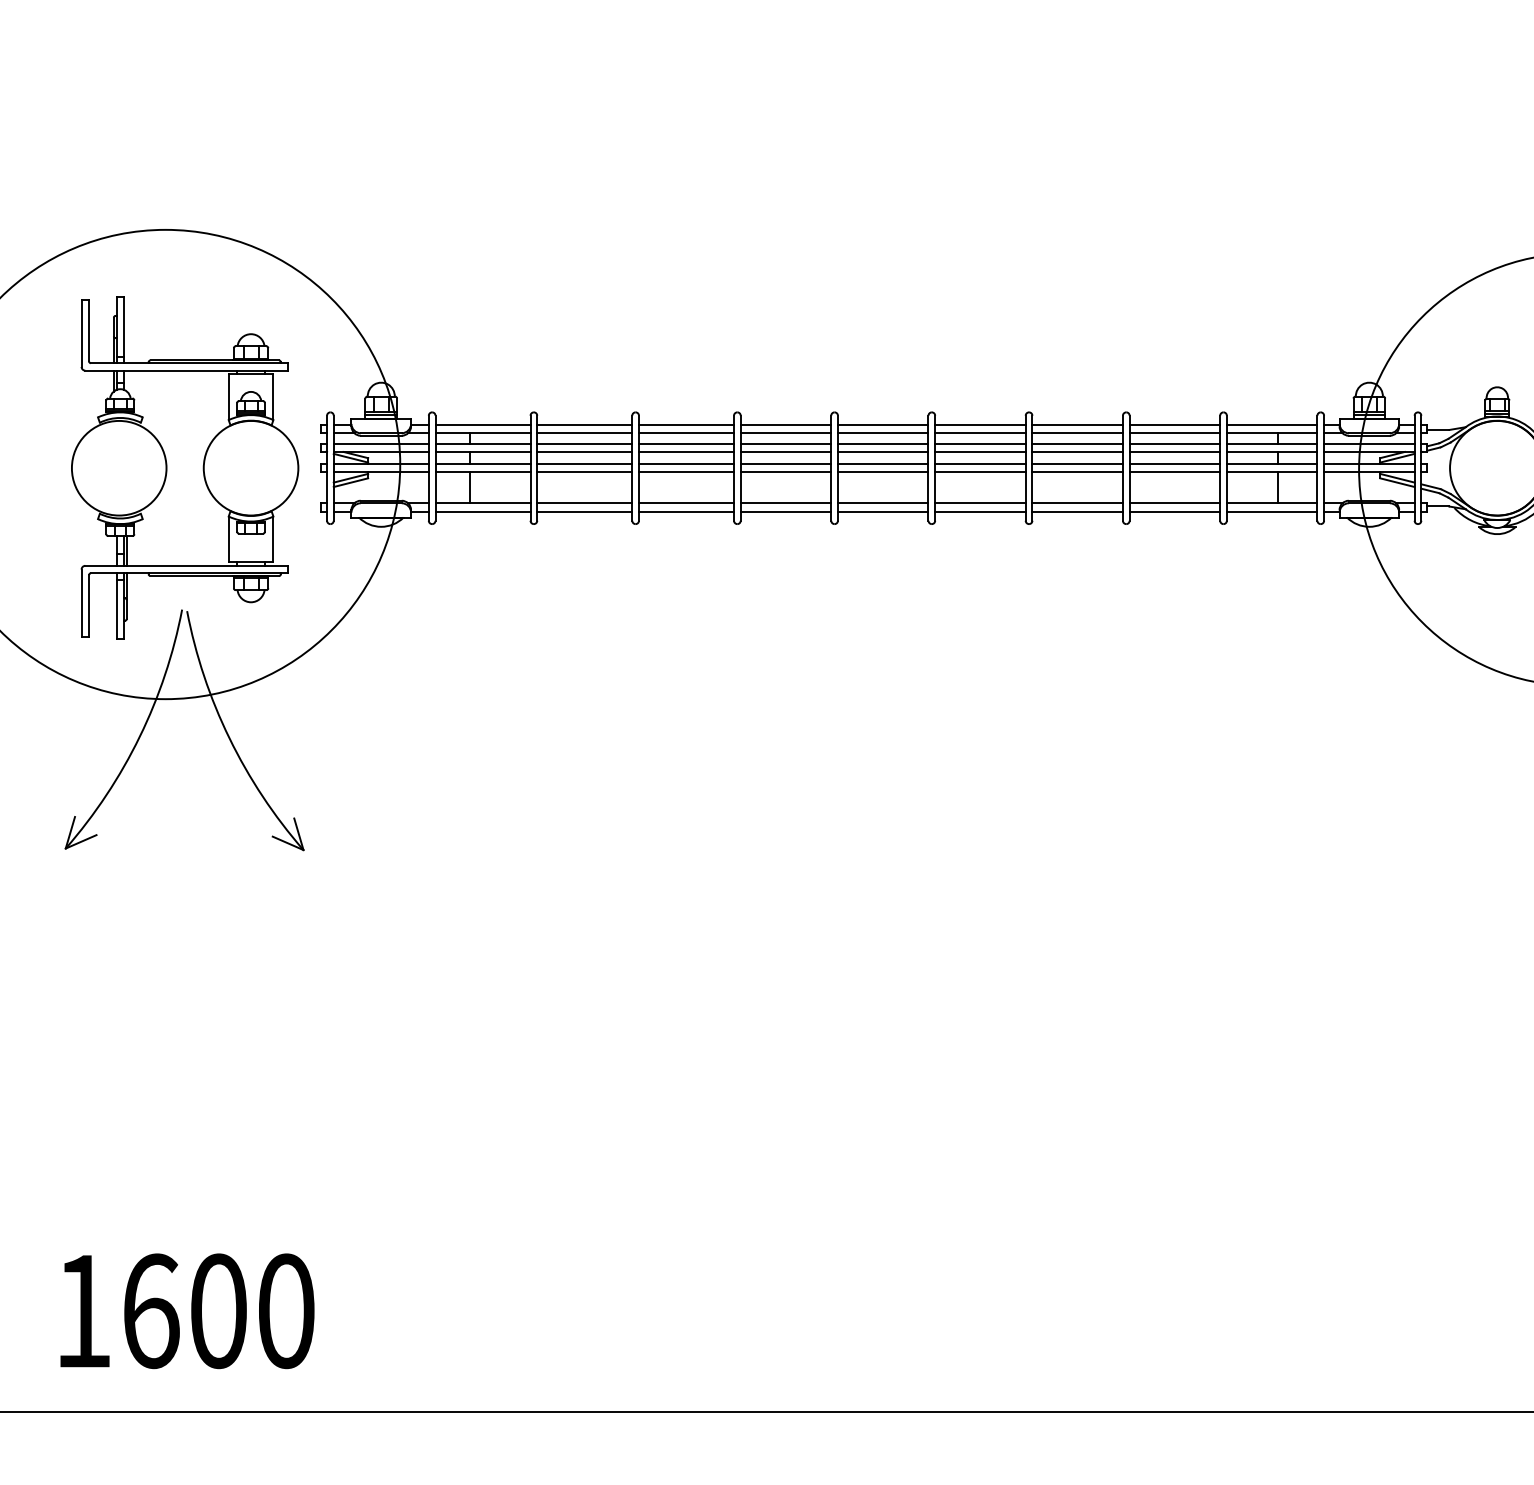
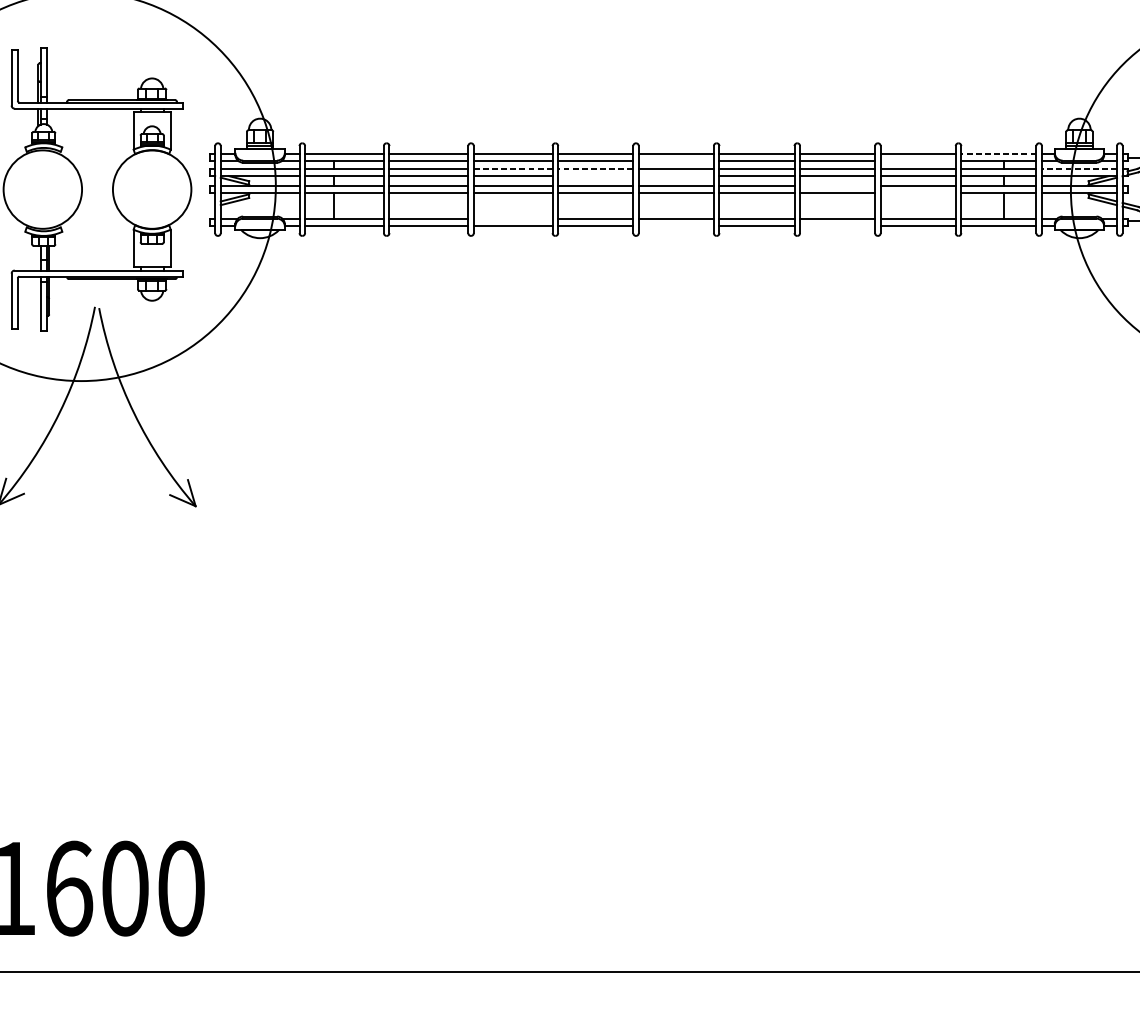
line: (1271, 424) -> (998, 153), solid -> dashed
line: (882, 433) -> (675, 160), removed
line: (1174, 433) -> (917, 160), removed
line: (686, 443) -> (513, 169), solid -> dashed
line: (785, 443) -> (595, 169), solid -> dashed
line: (1368, 443) -> (1078, 169), solid -> dashed
line: (785, 451) -> (595, 175), removed
line: (882, 451) -> (675, 175), removed
line: (1077, 464) -> (837, 186), removed
line: (1174, 472) -> (917, 193), removed
line: (686, 503) -> (513, 218), removed
line: (882, 511) -> (675, 225), removed
line: (1077, 511) -> (837, 225), removed

